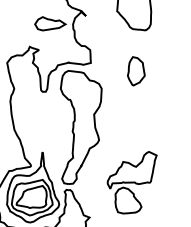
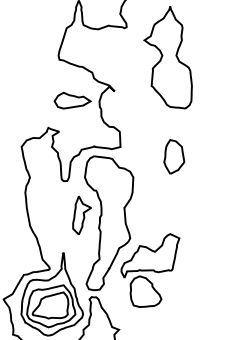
part: (57, 120) -> (81, 215), added
part: (132, 182) -> (150, 270), moved

